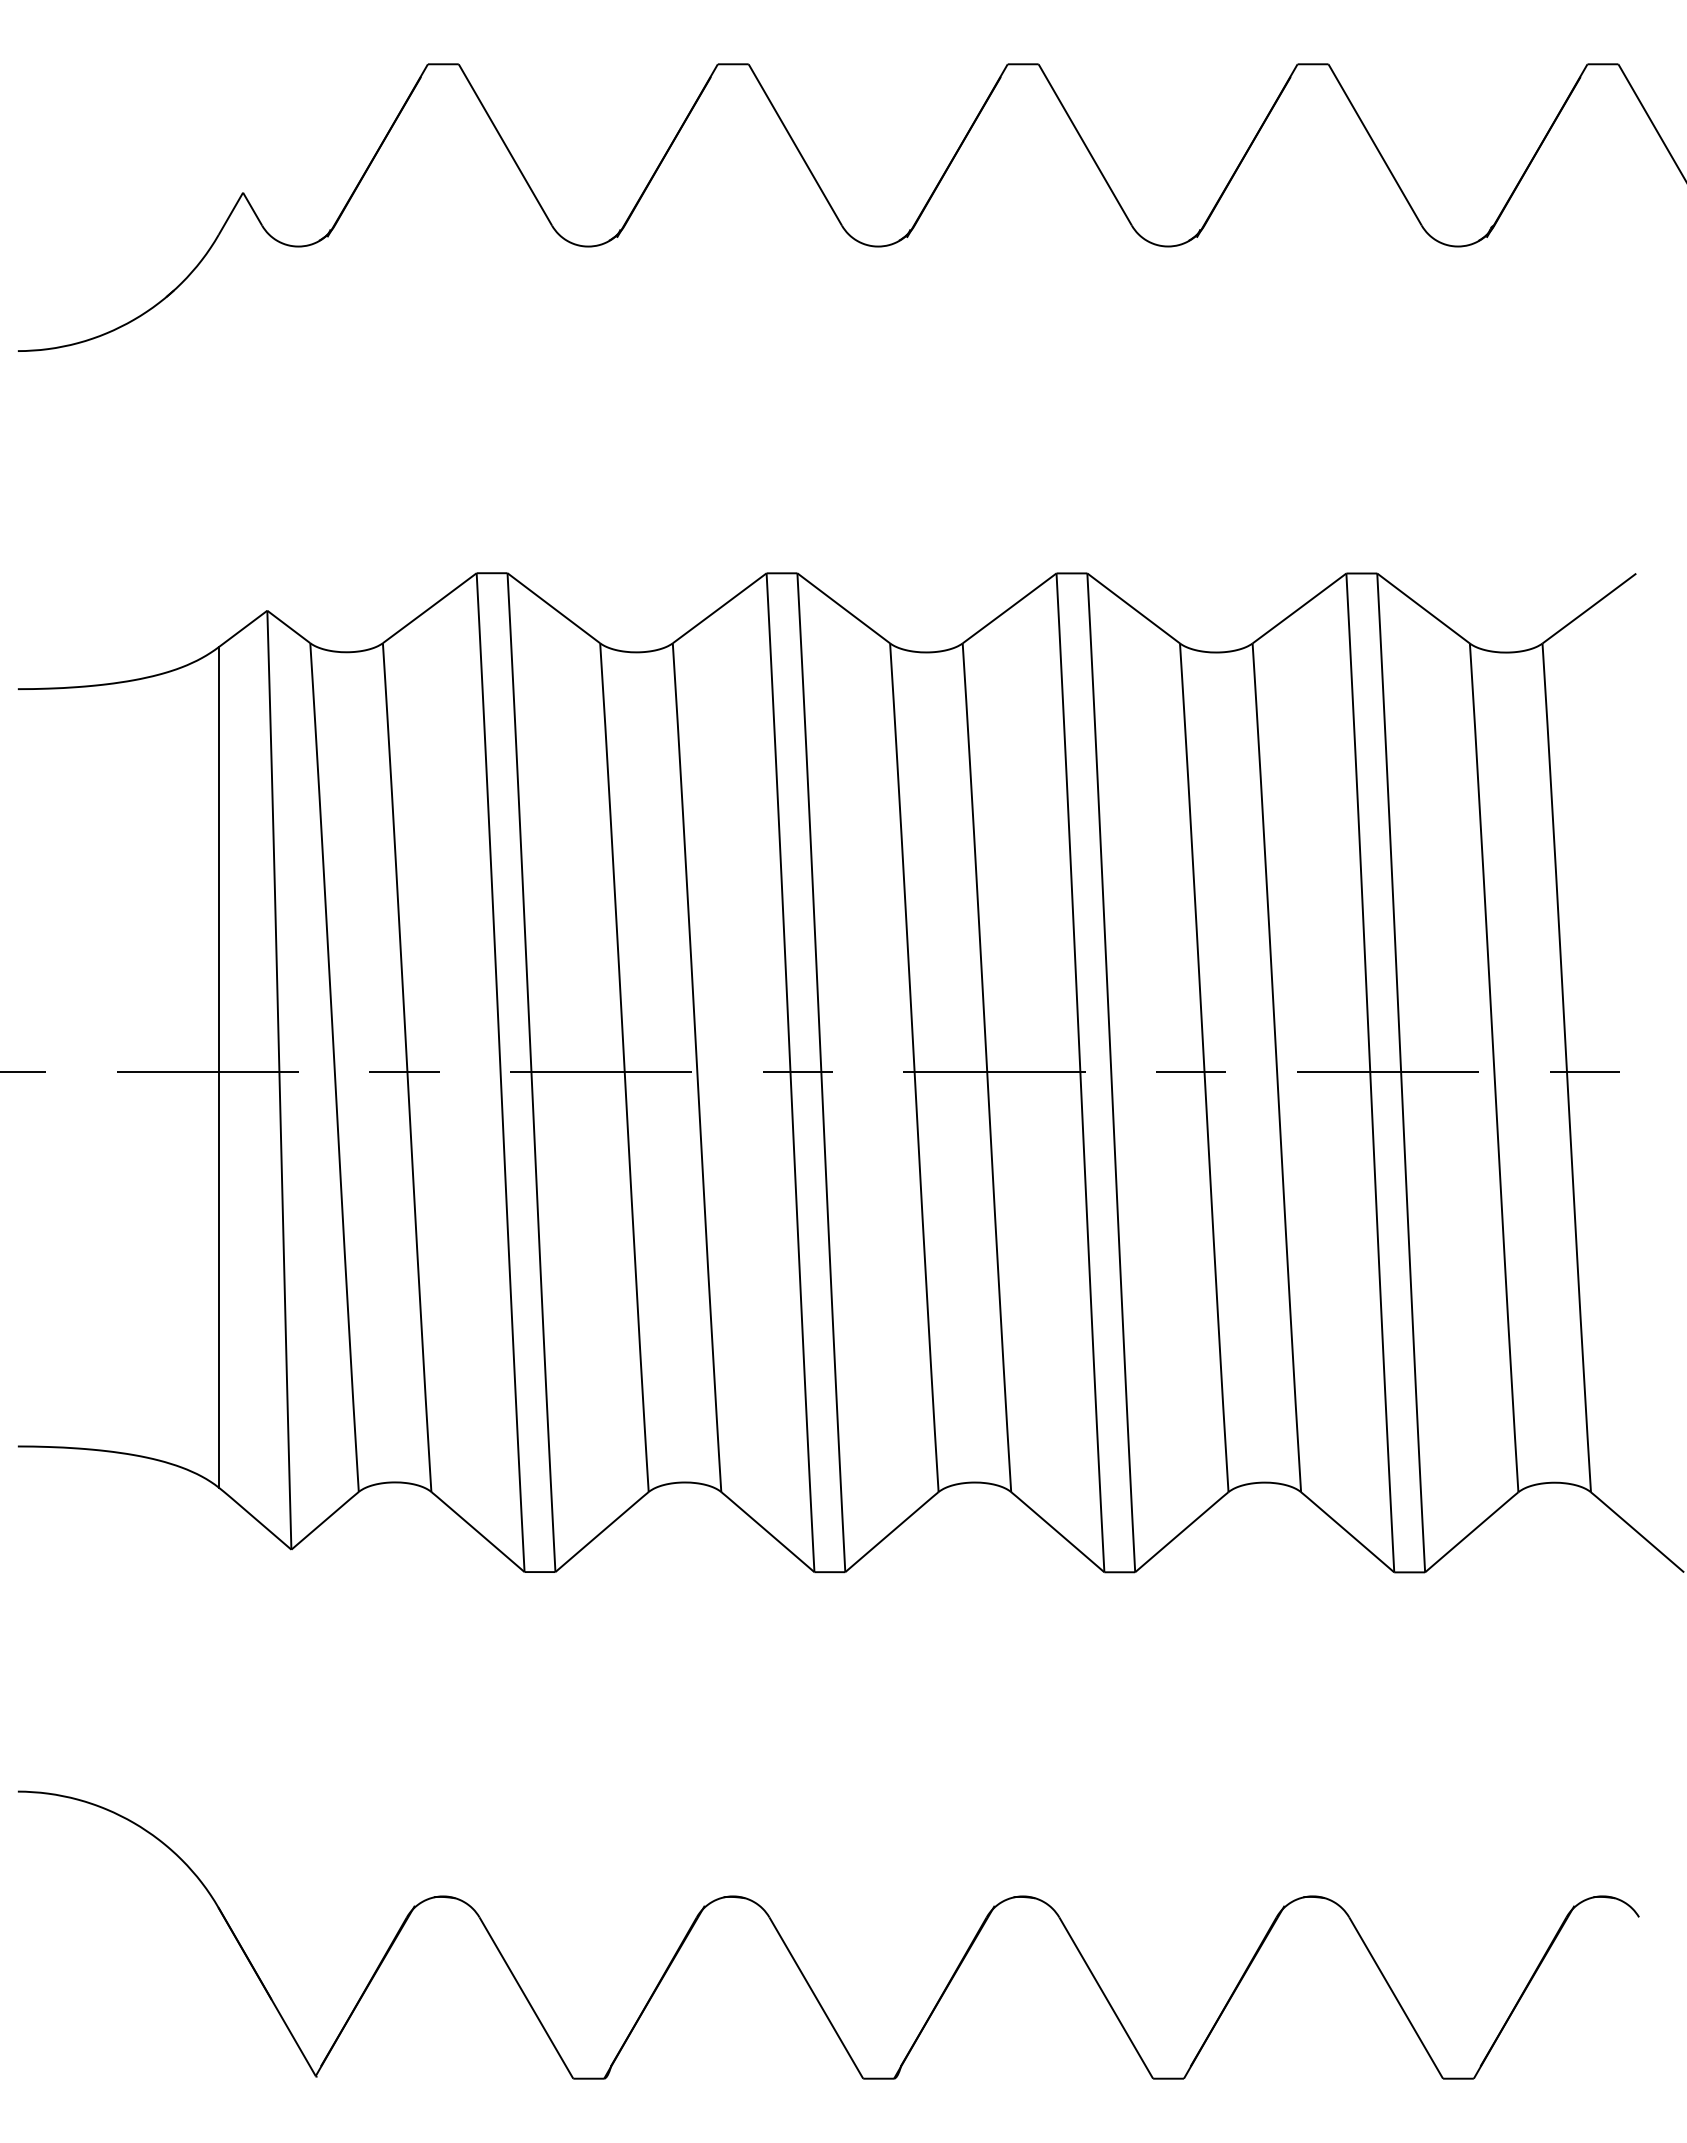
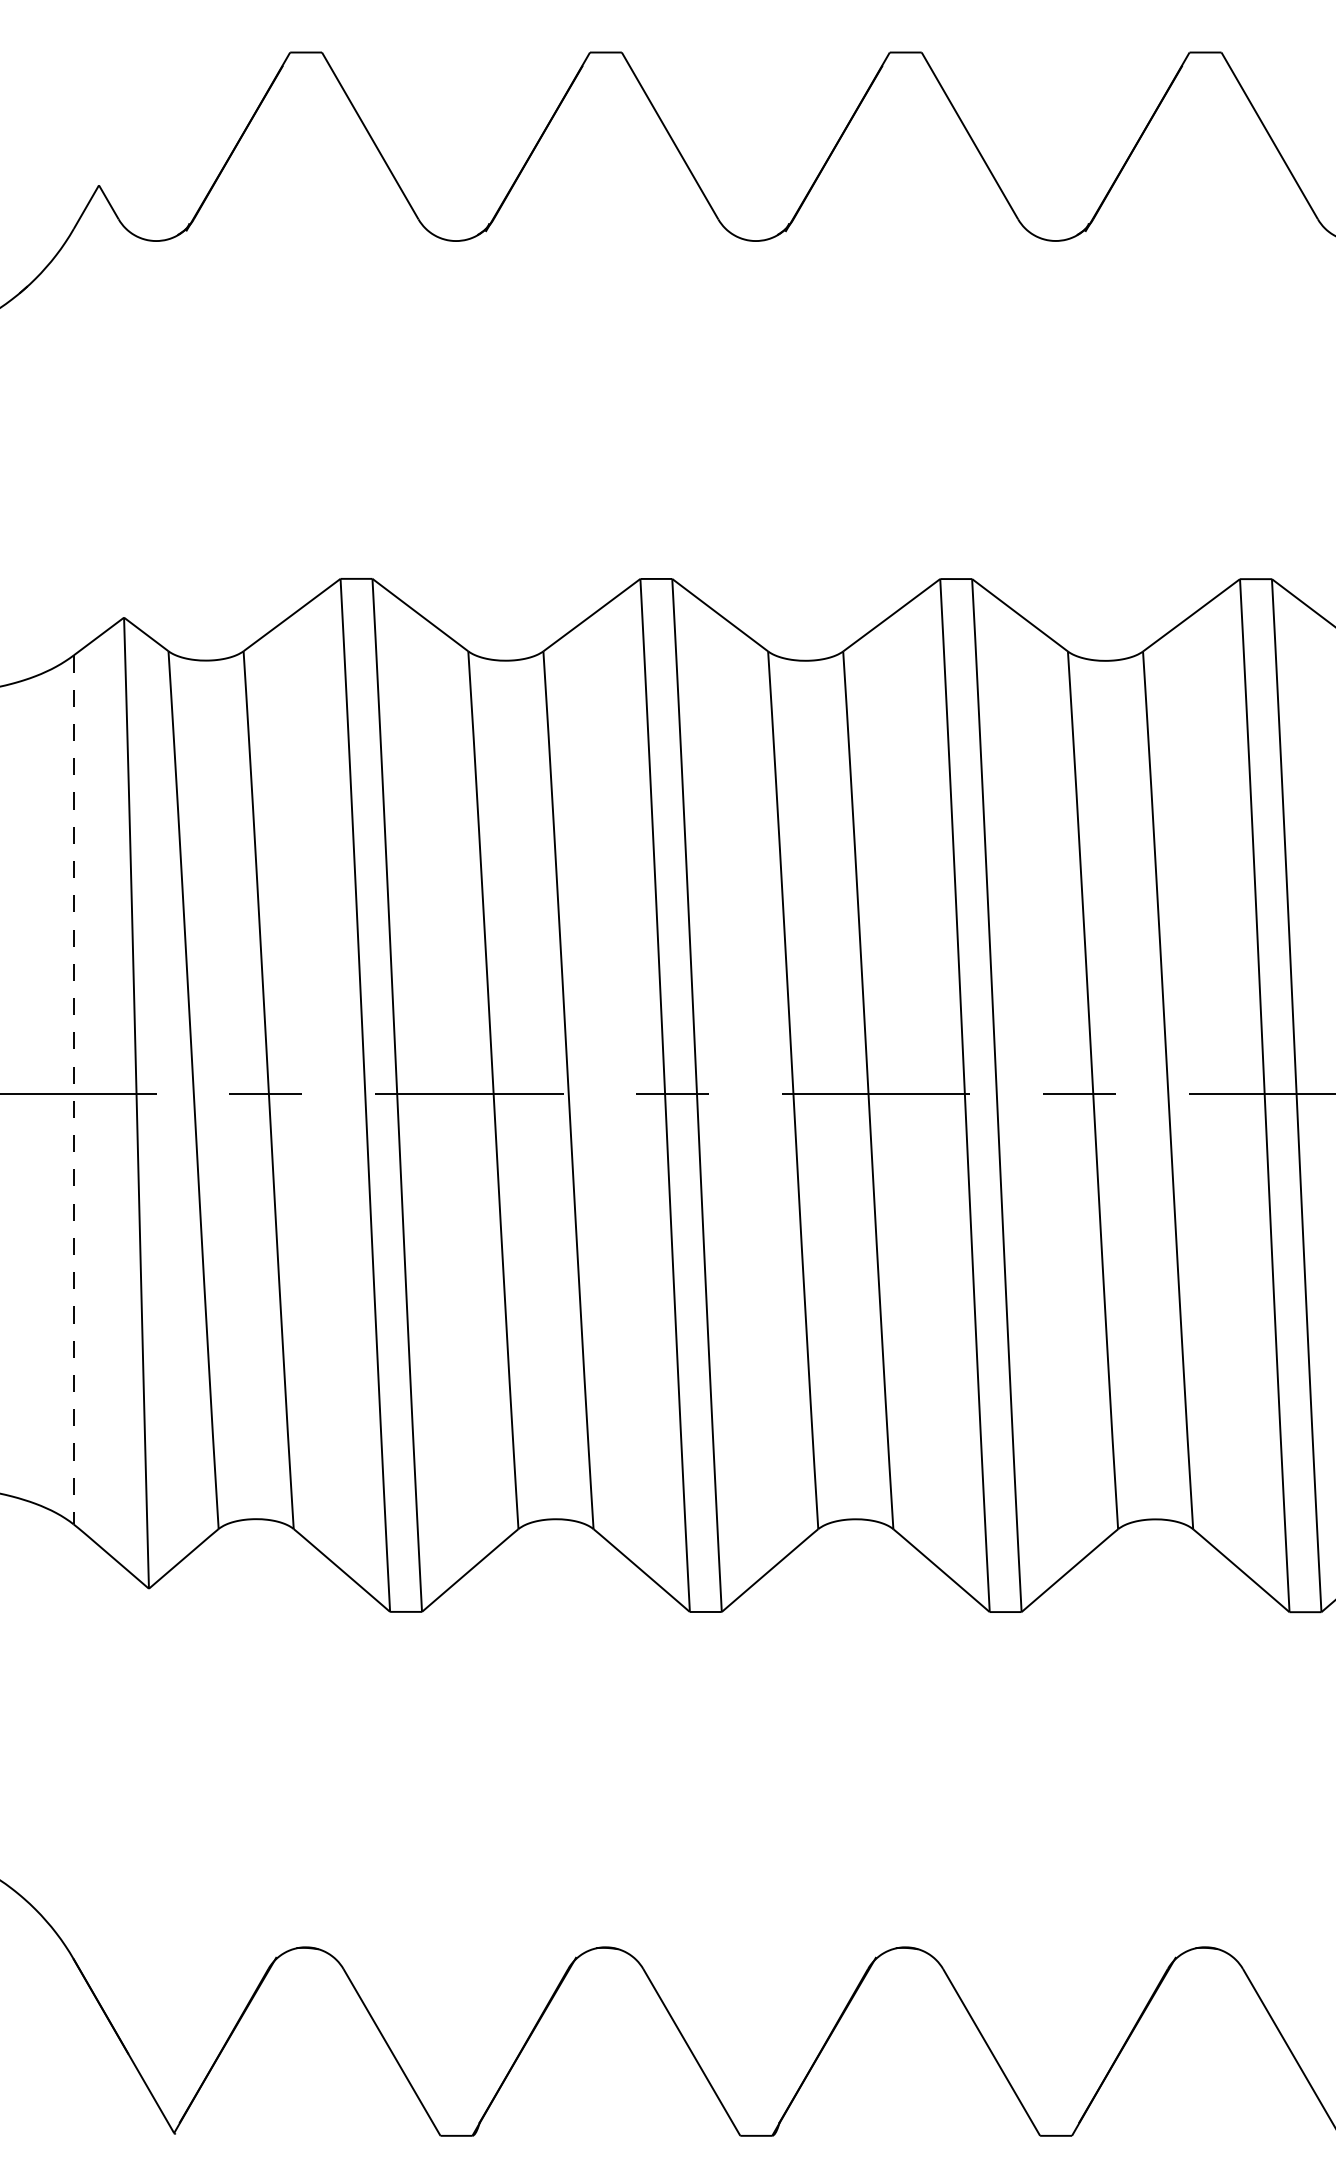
line: (218, 1067) -> (73, 1090), solid -> dashed

